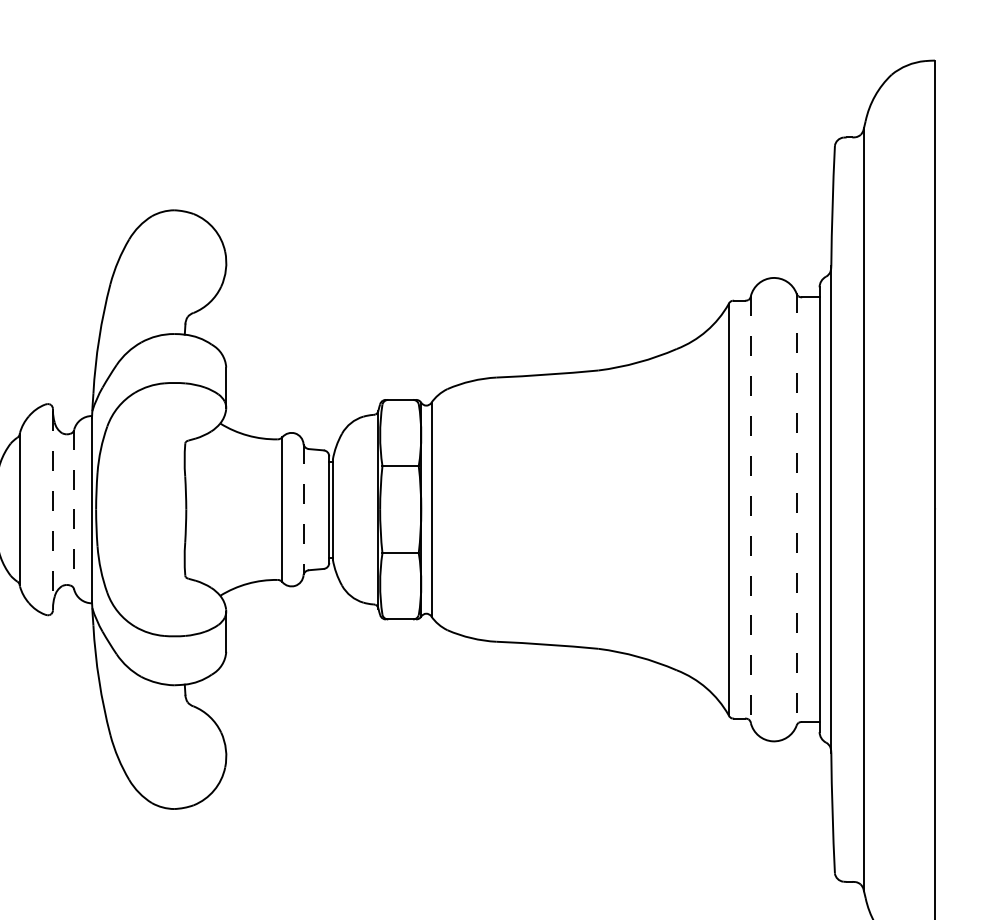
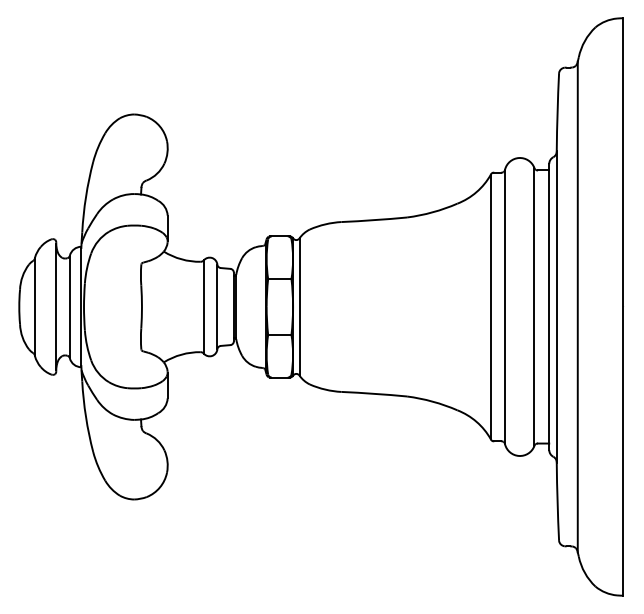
line: (53, 510) -> (56, 307), dashed -> solid
line: (73, 510) -> (69, 307), dashed -> solid
line: (303, 510) -> (217, 307), dashed -> solid
line: (751, 510) -> (505, 307), dashed -> solid
line: (796, 510) -> (534, 307), dashed -> solid

